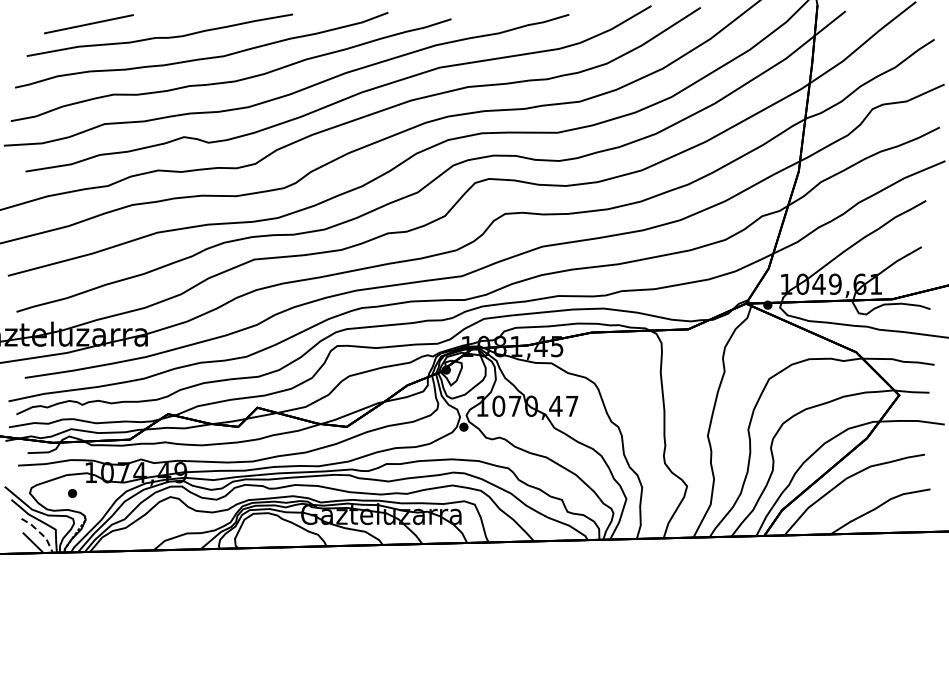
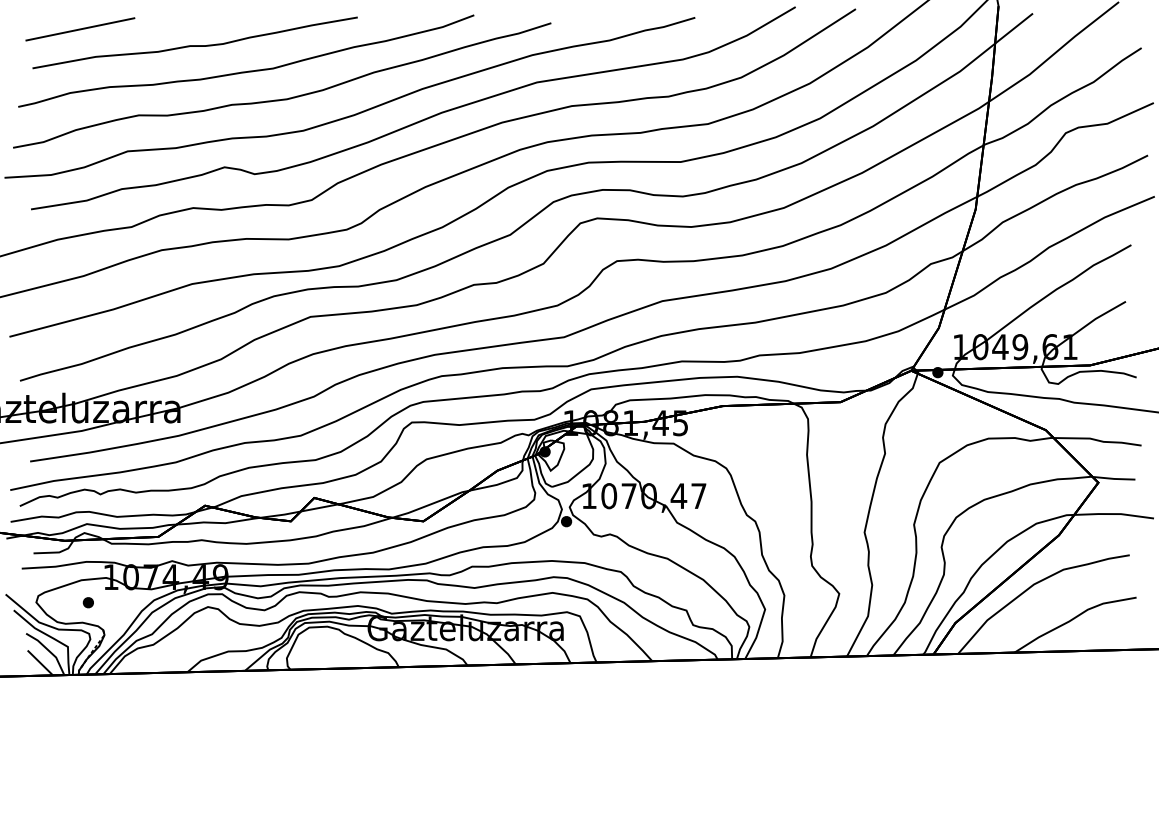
line: (88, 24) -> (79, 29), moved
line: (40, 533) -> (49, 651), dashed -> solid

